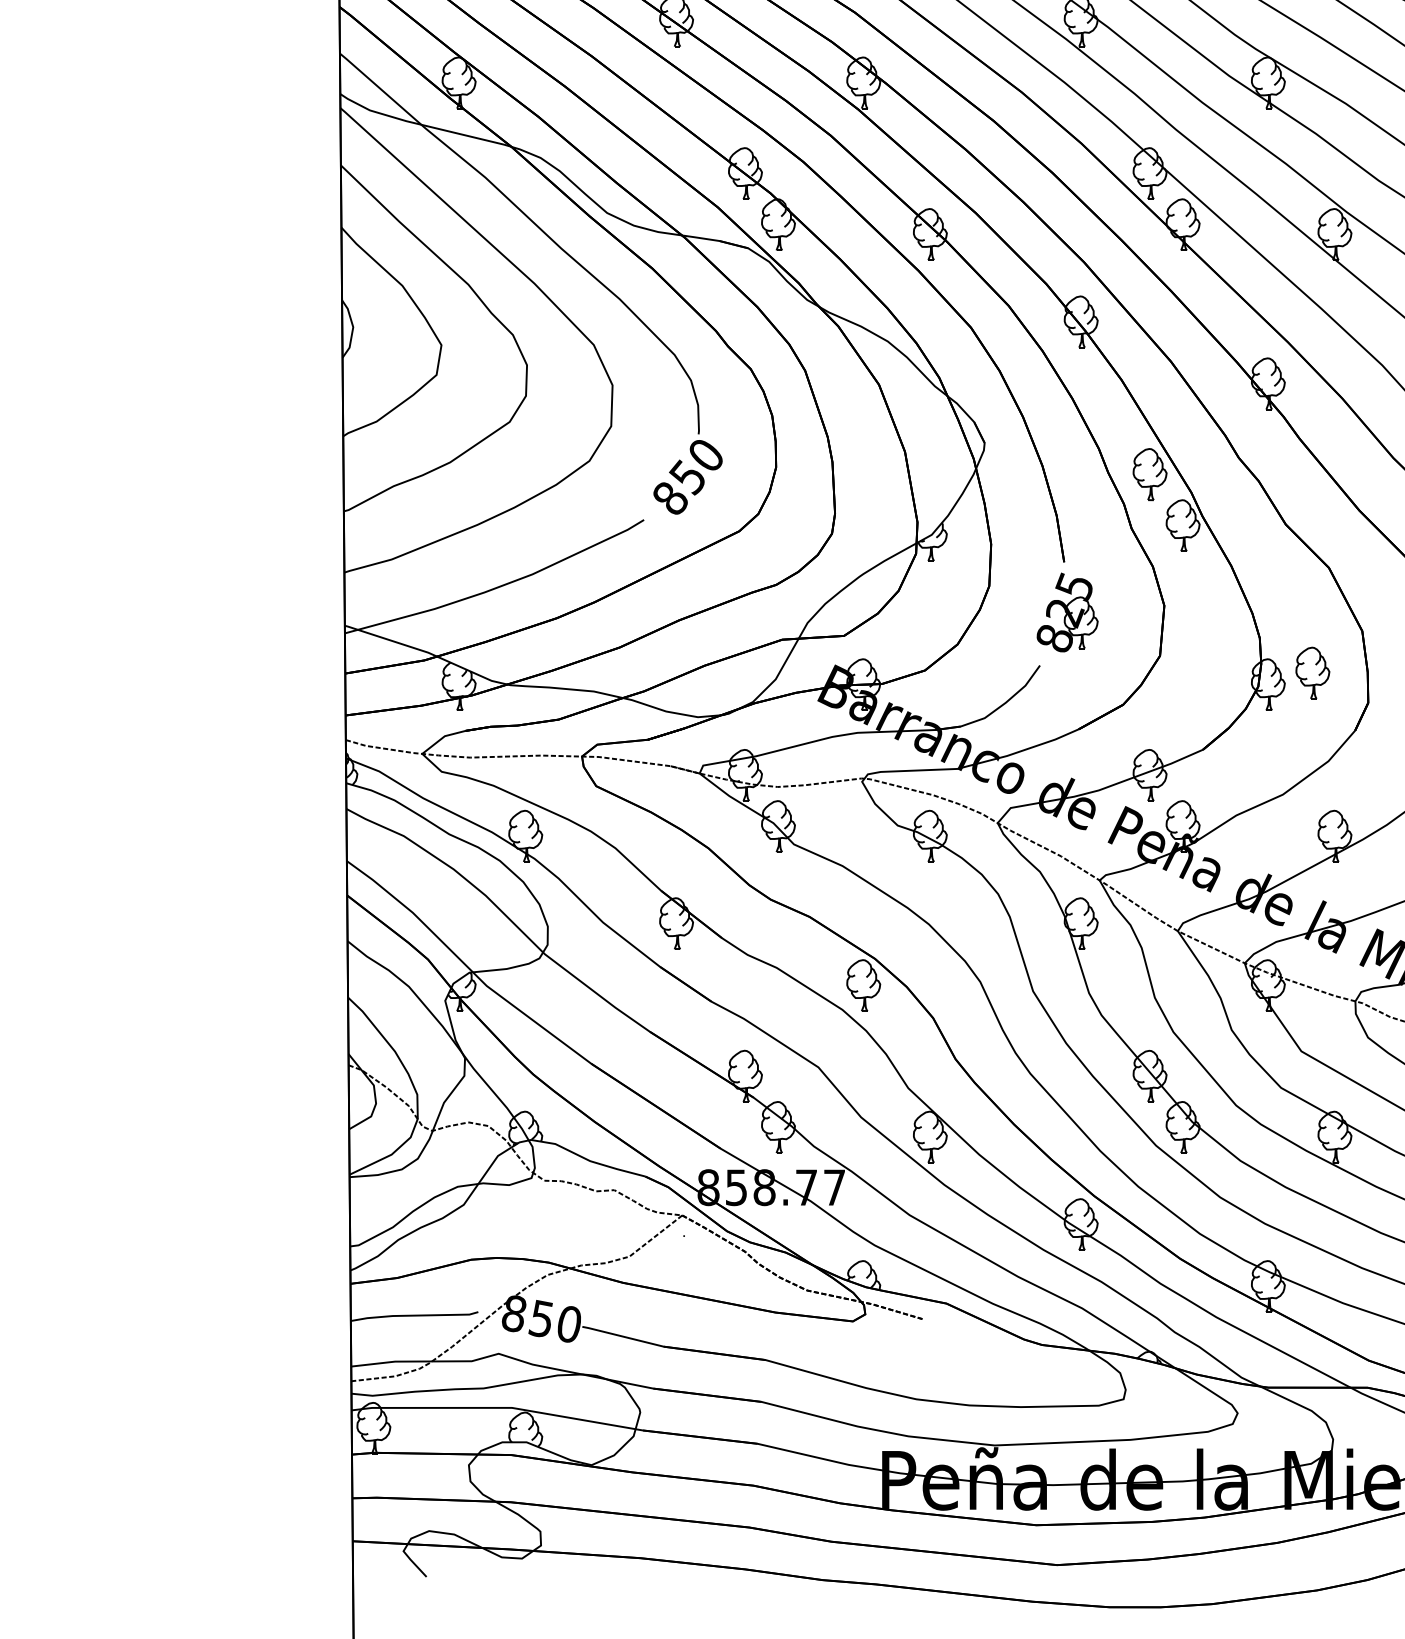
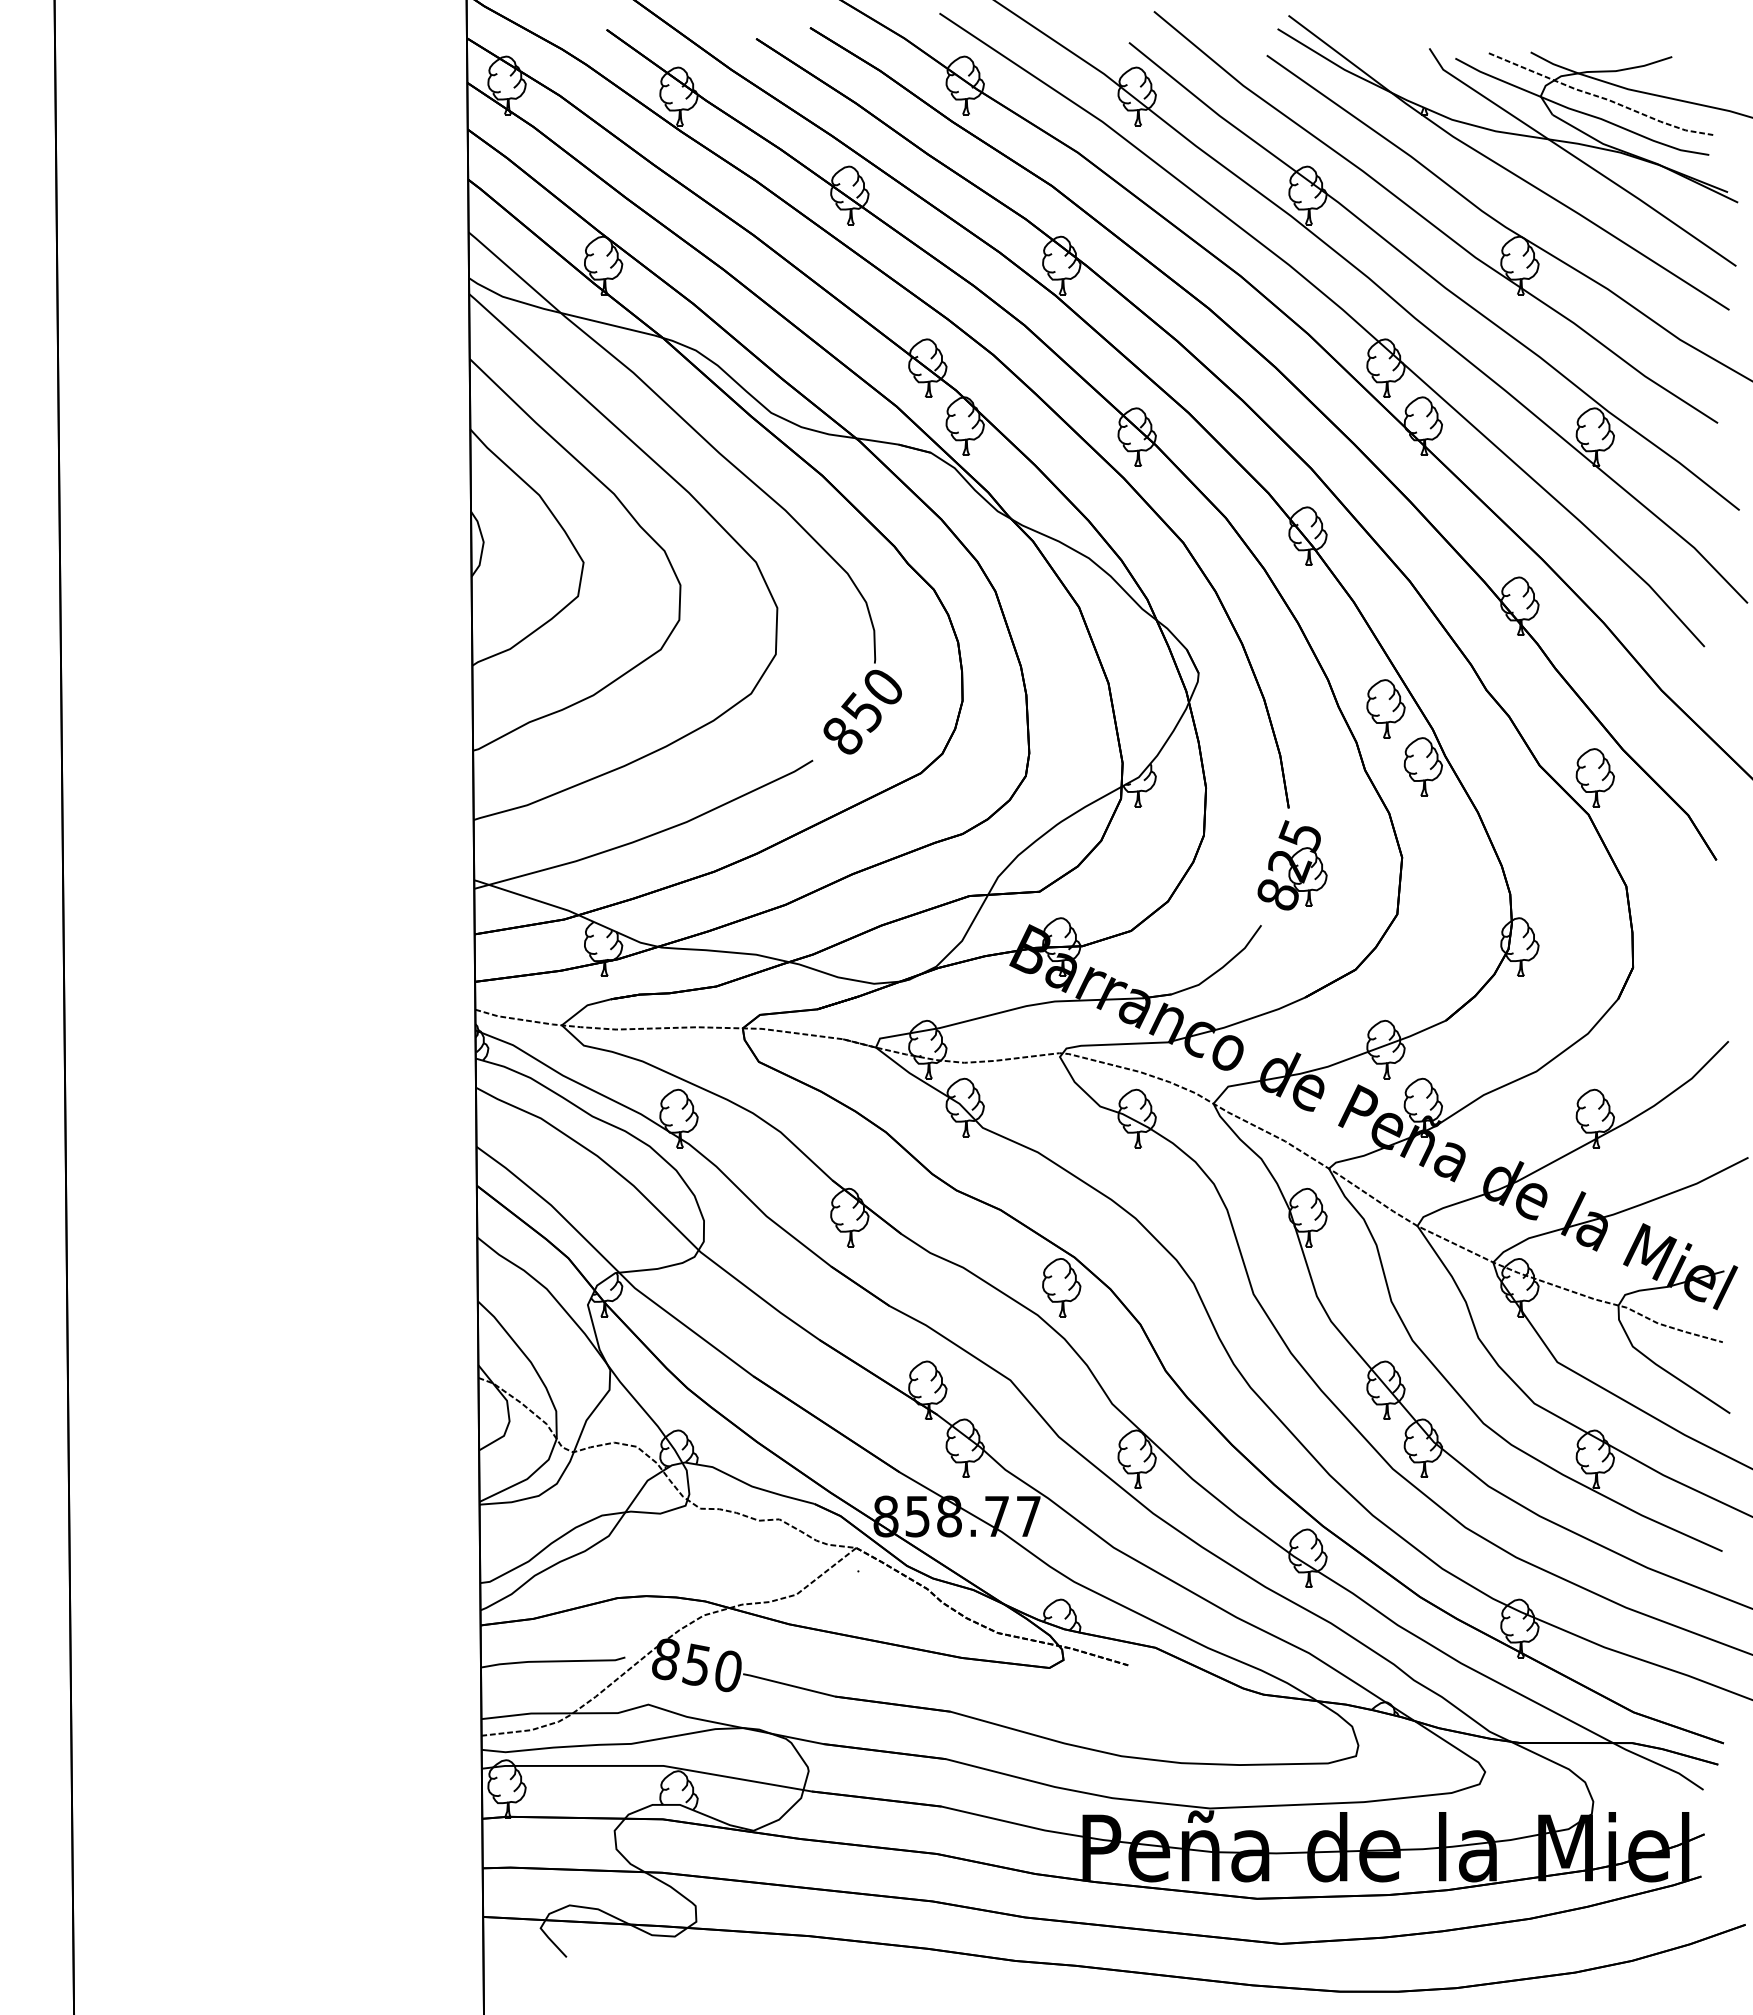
part: (1312, 672) -> (1594, 777), moved

